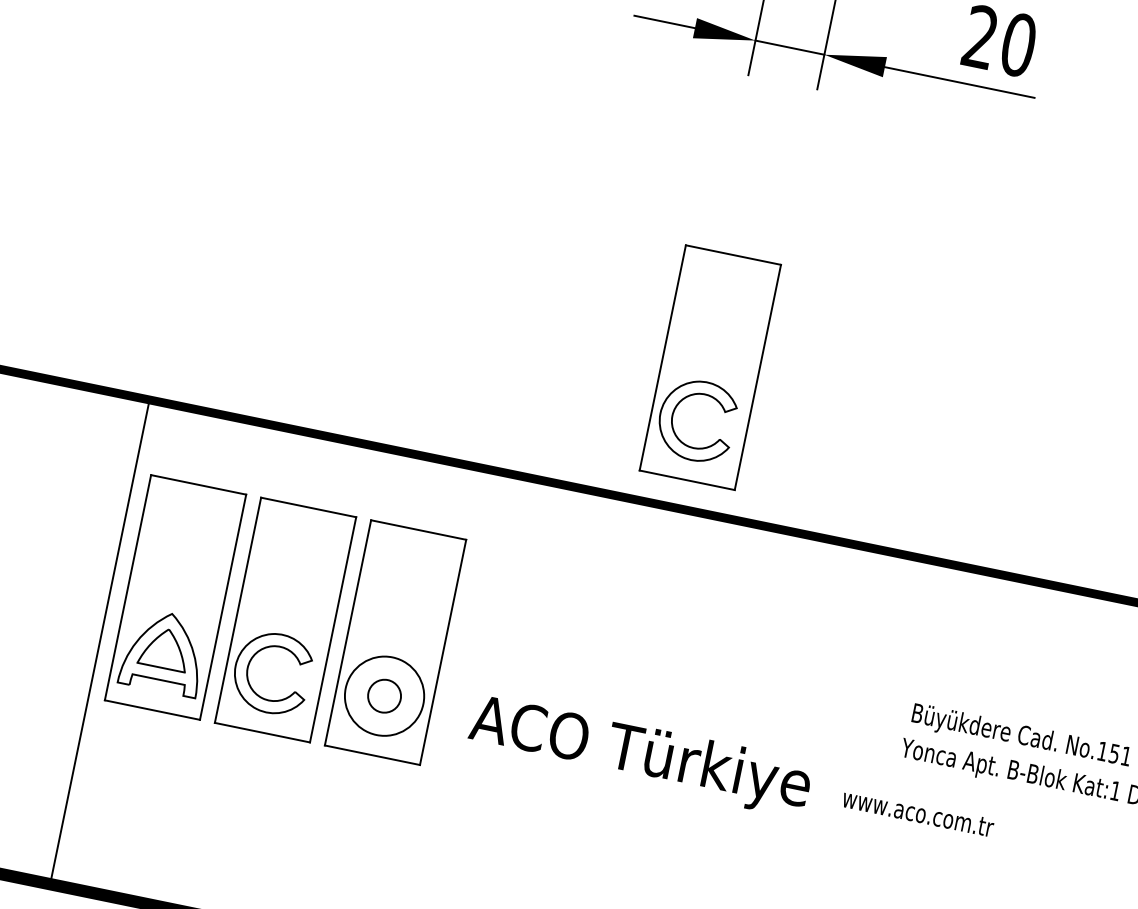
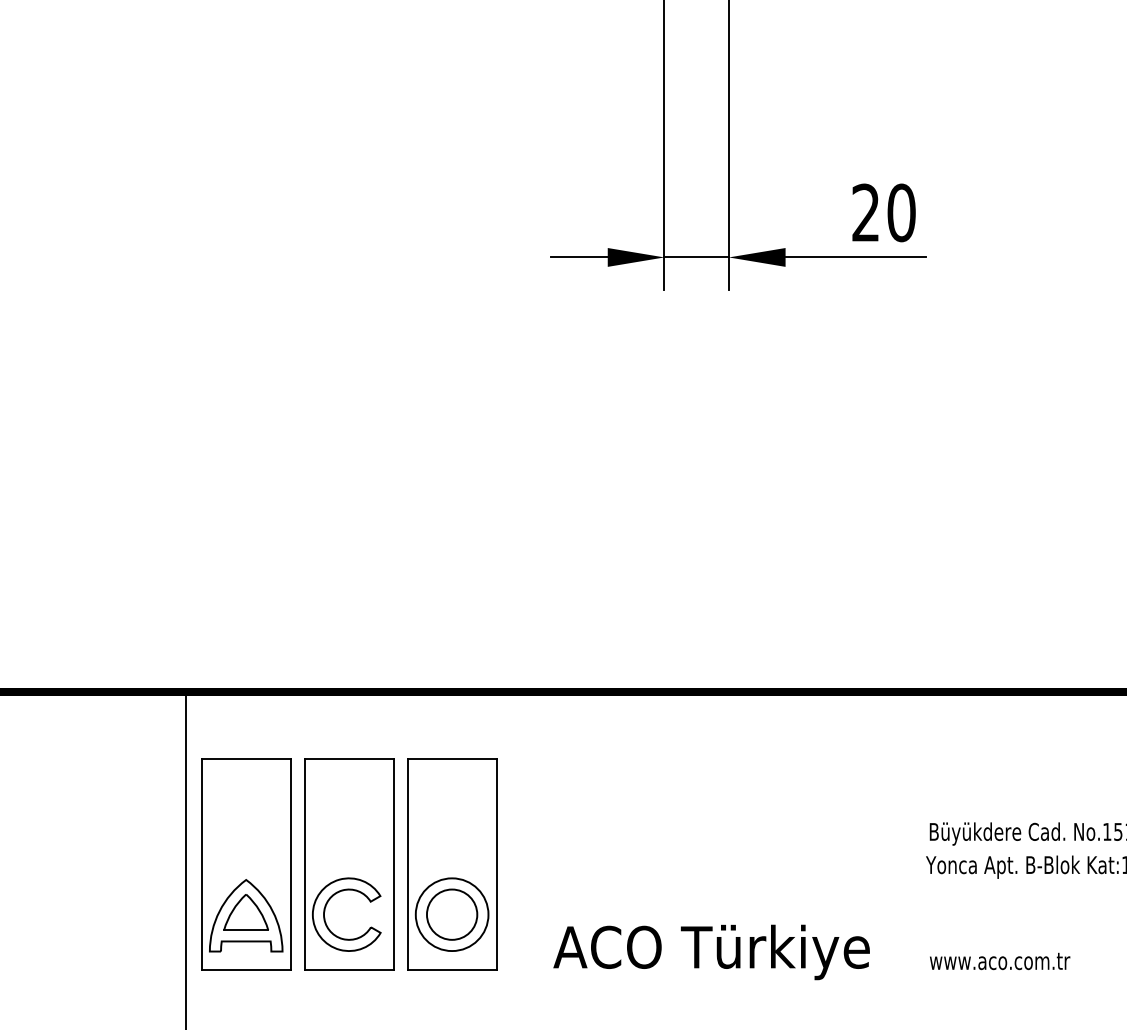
part: (710, 367) -> (684, 559), removed
circle: (383, 695) -> (451, 914), size x1.67
text: (639, 756) -> (711, 952), moved
text: (918, 813) -> (1000, 961), moved

